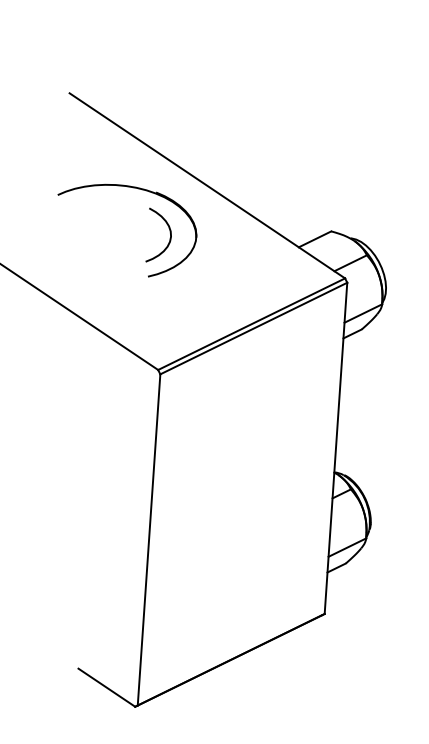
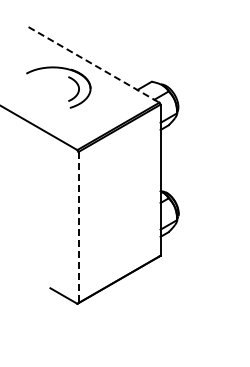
line: (208, 185) -> (94, 64), solid -> dashed
line: (149, 539) -> (78, 227), solid -> dashed

